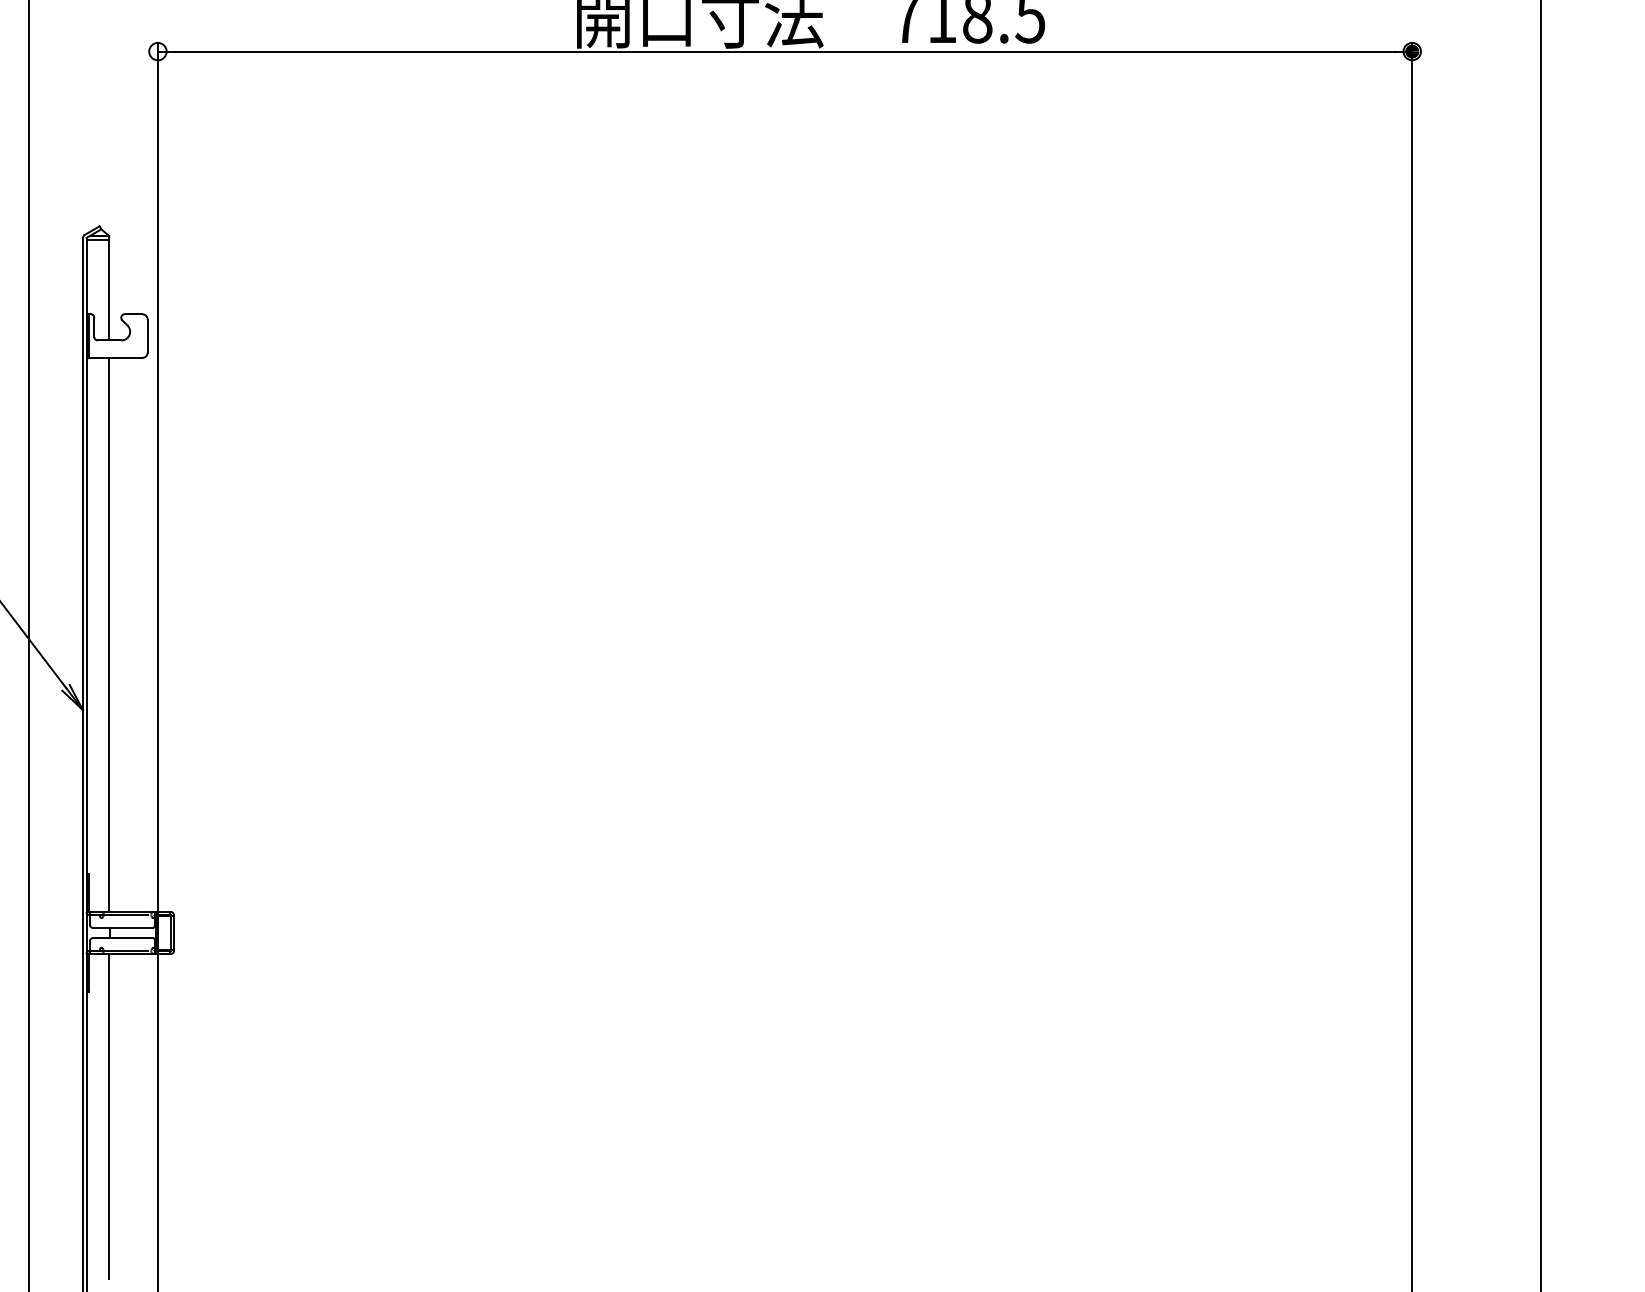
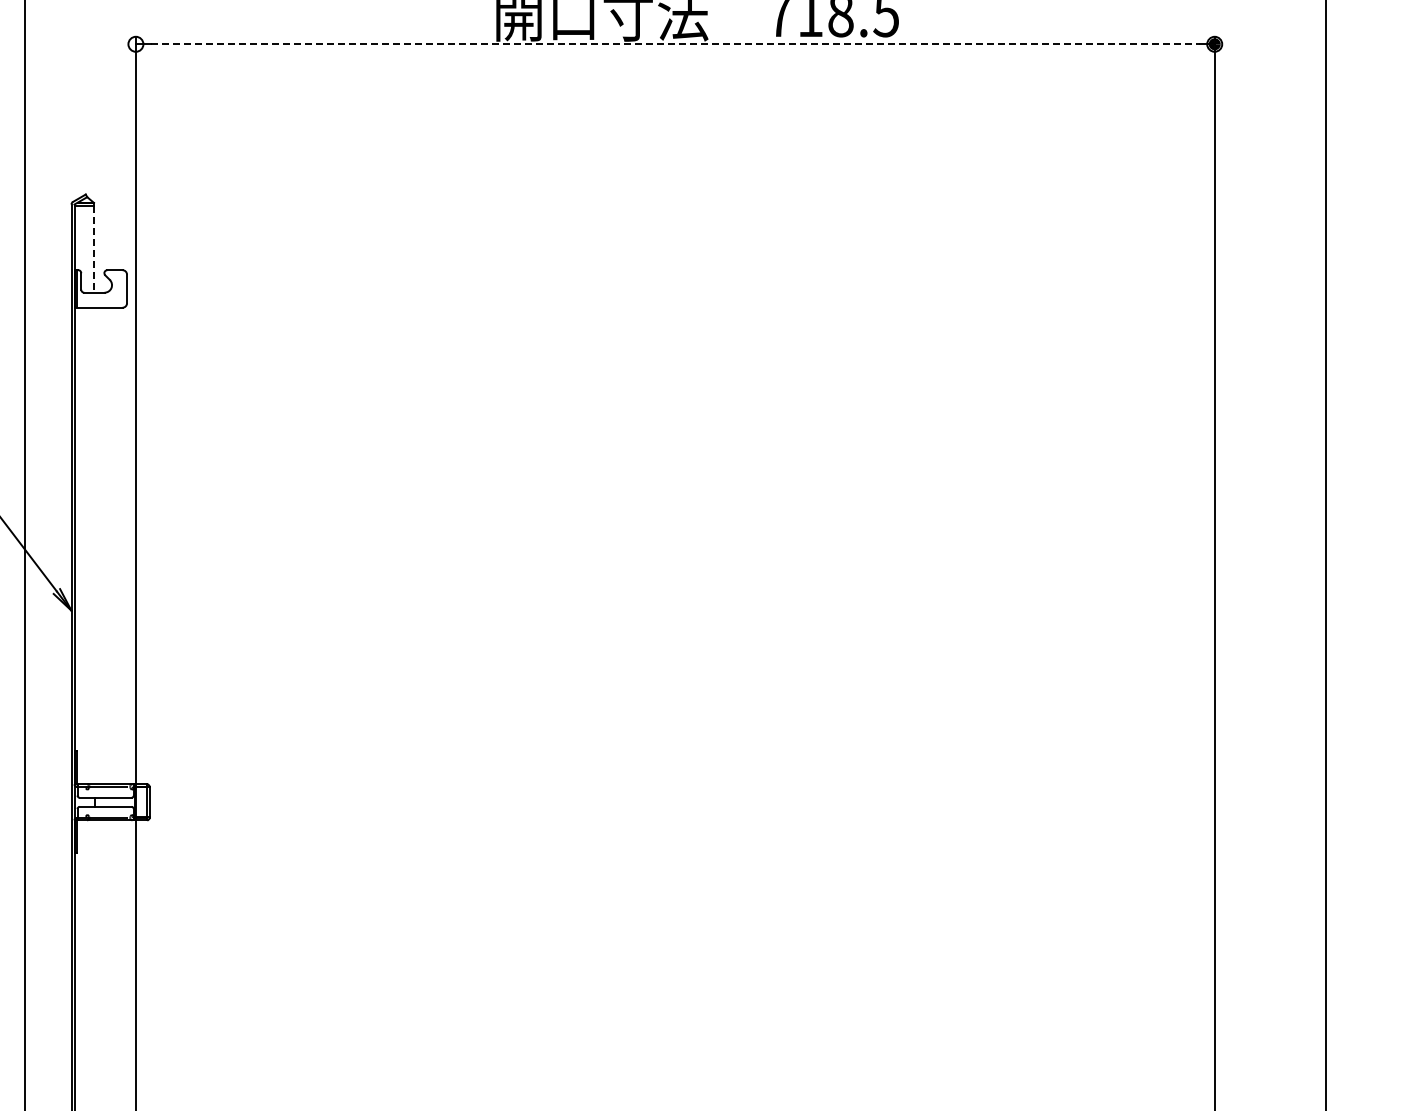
line: (785, 51) -> (675, 44), solid -> dashed
line: (109, 290) -> (94, 249), solid -> dashed
line: (109, 634) -> (94, 545), removed
line: (109, 1116) -> (94, 960), removed

